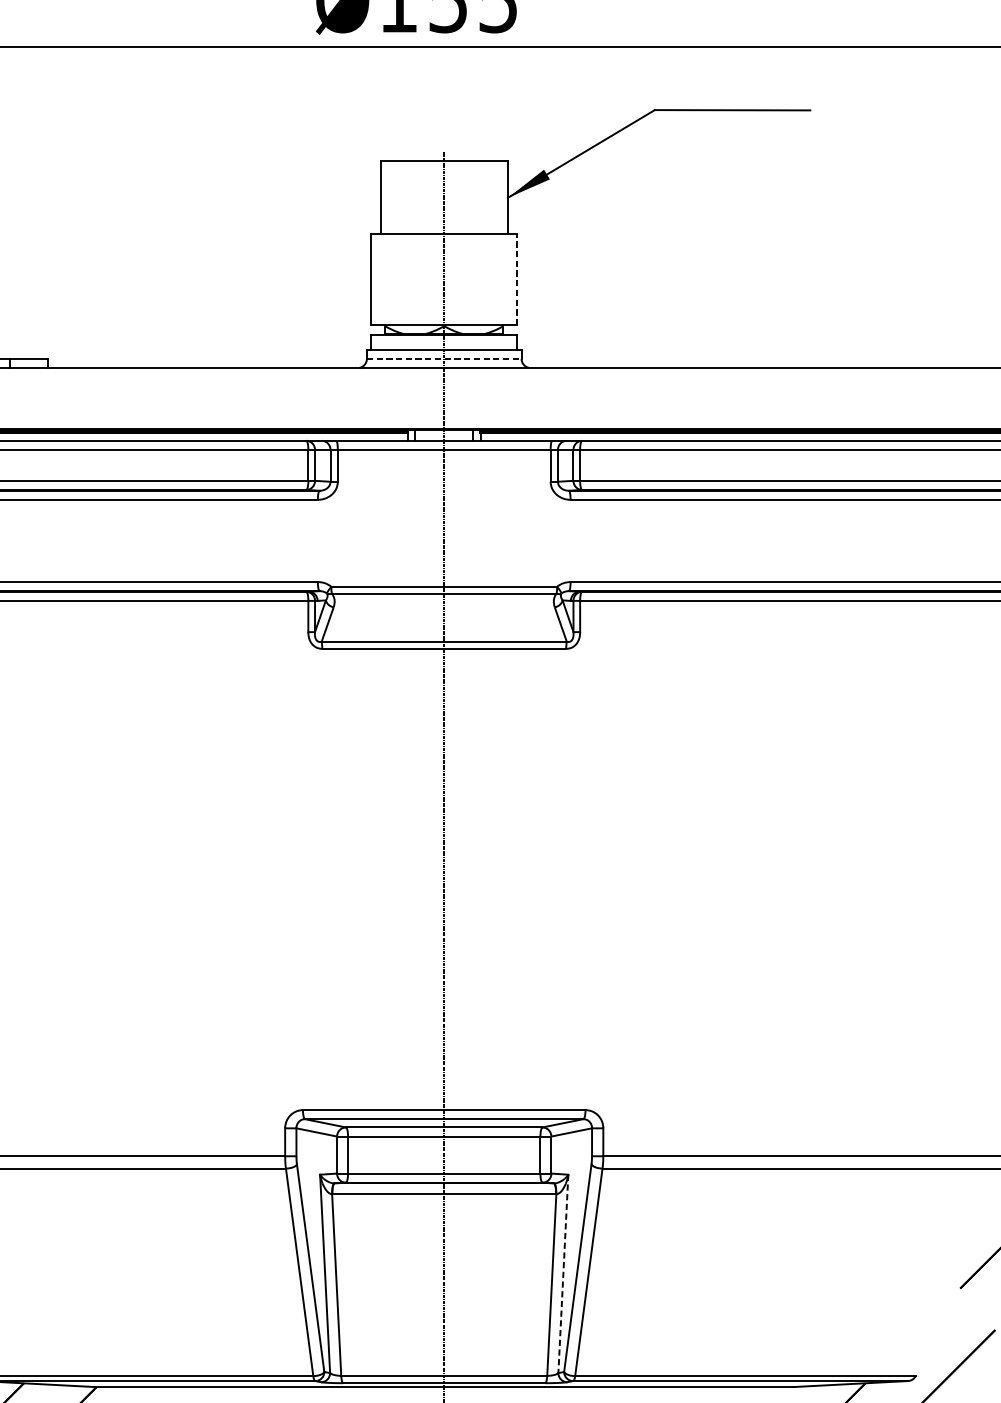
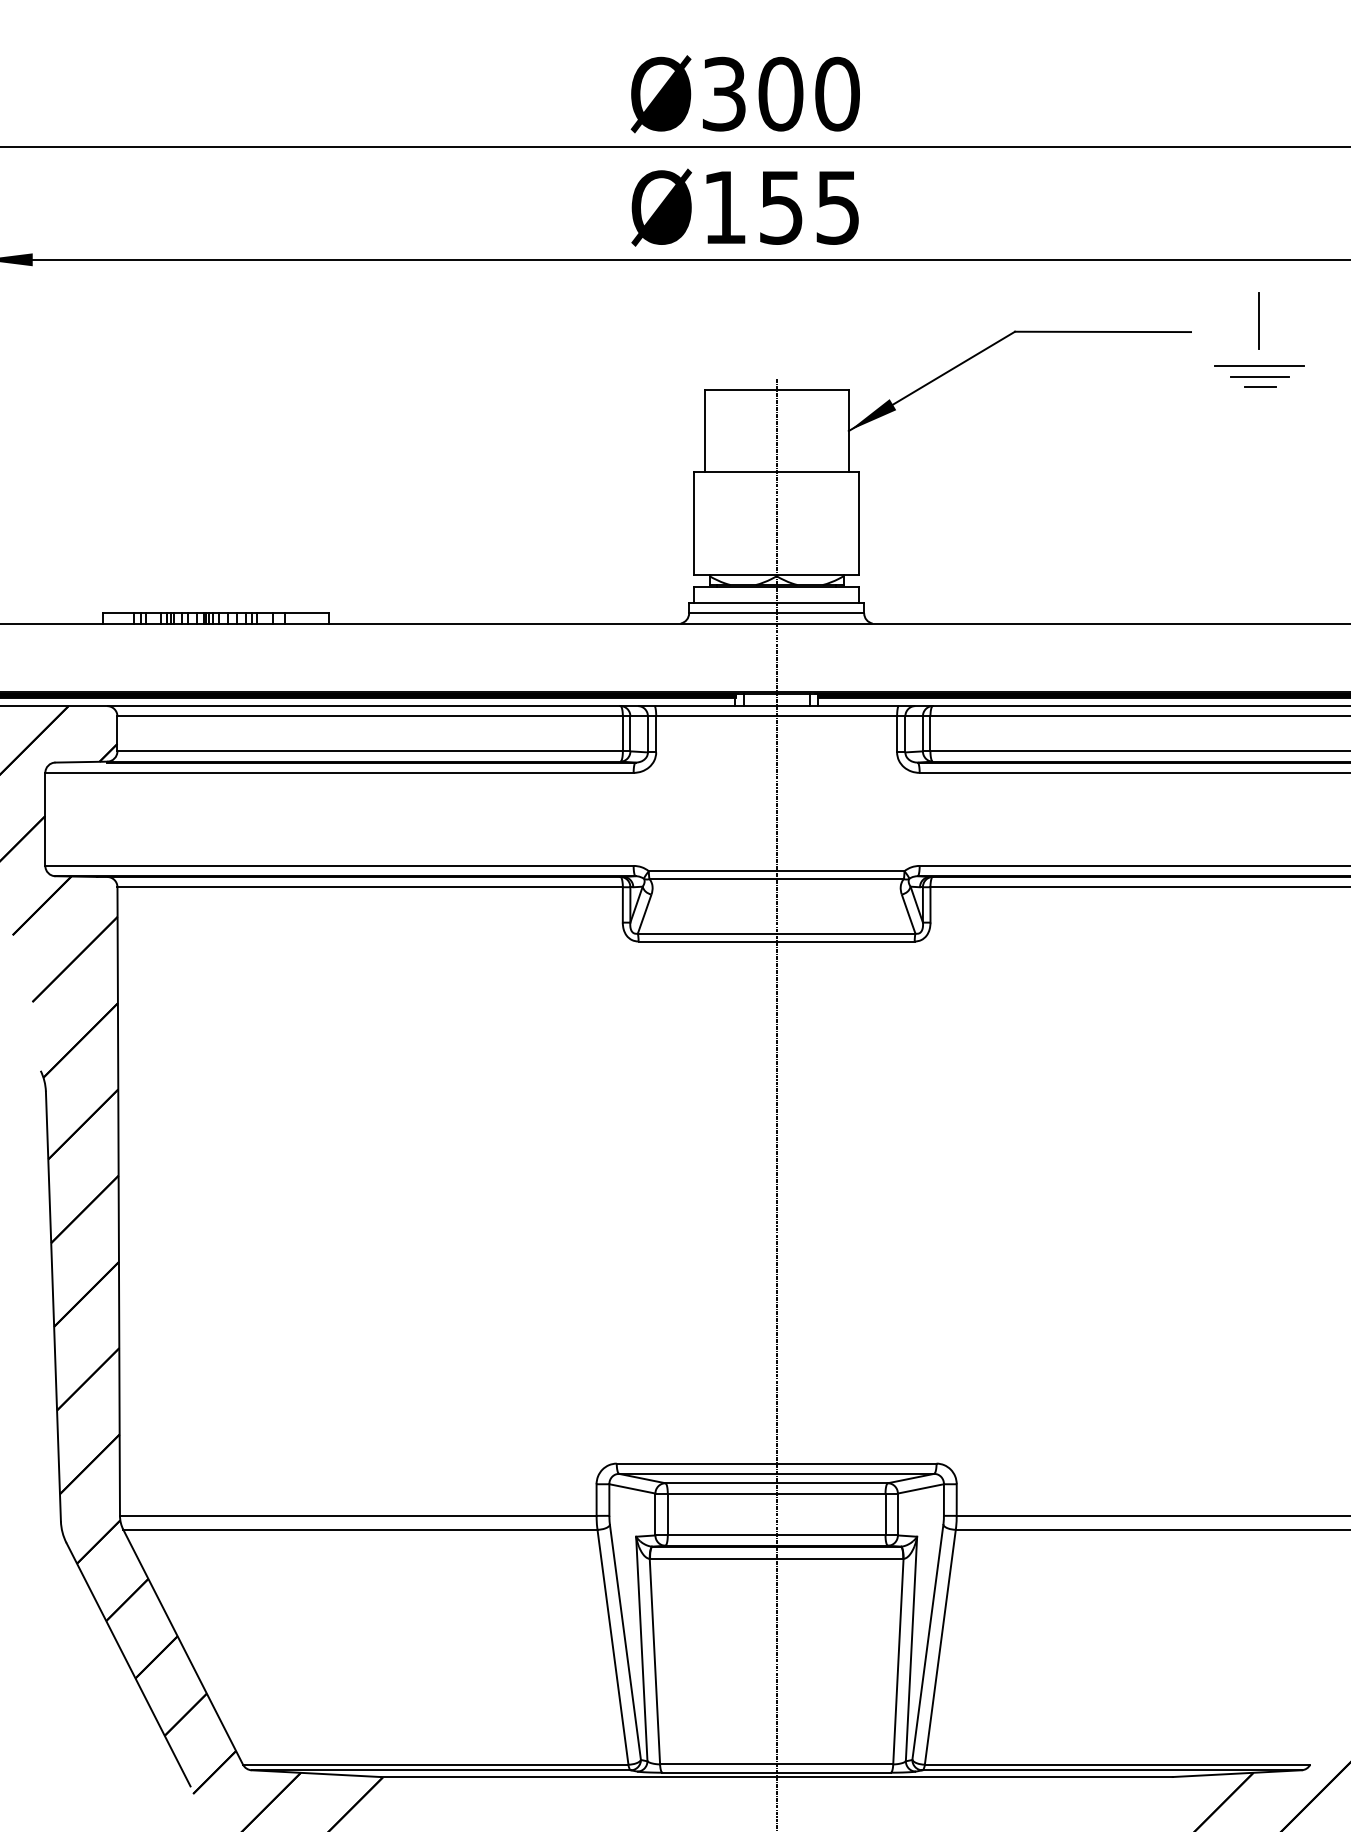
line: (870, 101) -> (1259, 321), added
line: (870, 139) -> (1259, 365), added
line: (870, 149) -> (1259, 376), added
line: (871, 158) -> (1260, 386), added
line: (517, 279) -> (859, 523), dashed -> solid
line: (444, 359) -> (776, 613), dashed -> solid
line: (563, 1274) -> (911, 1649), dashed -> solid

